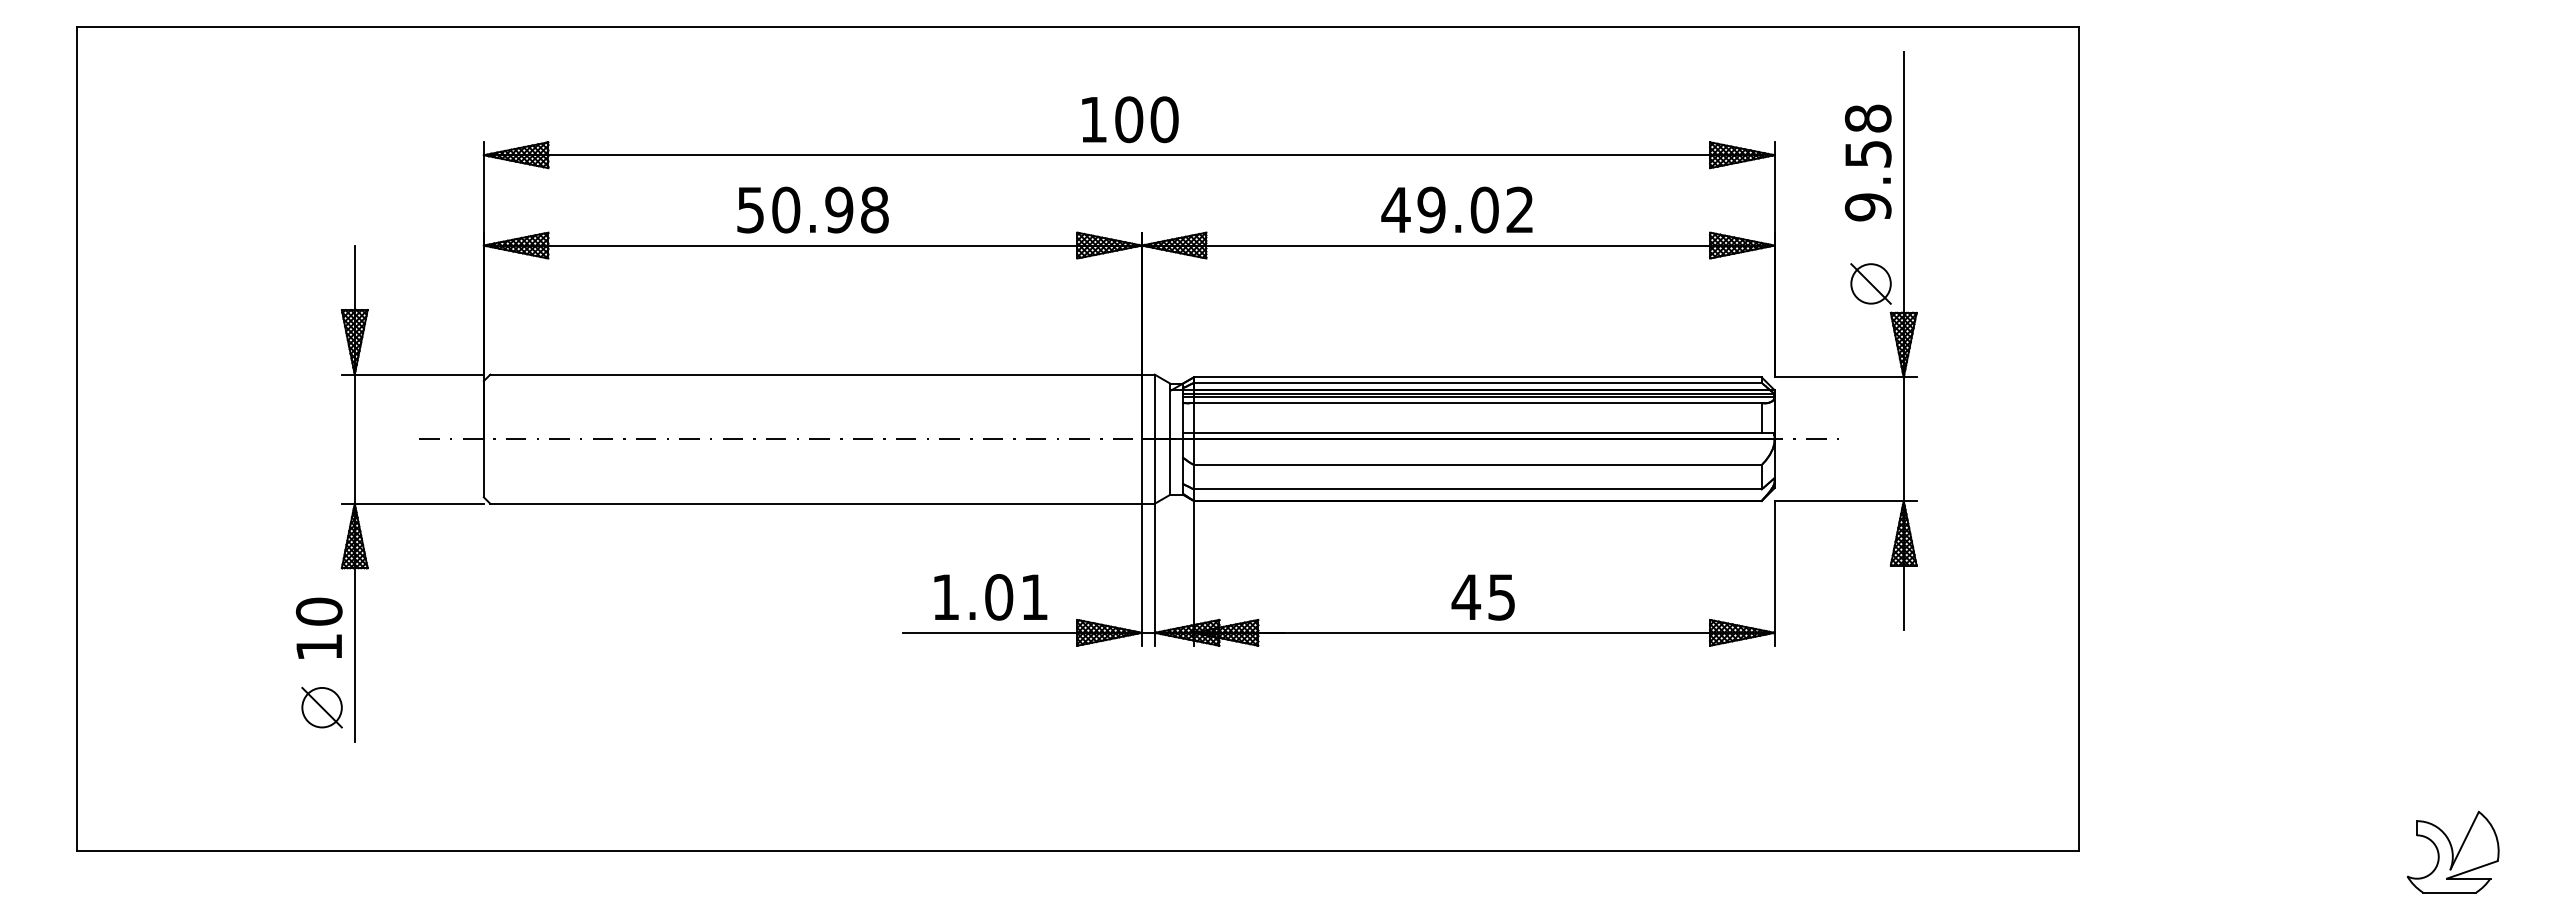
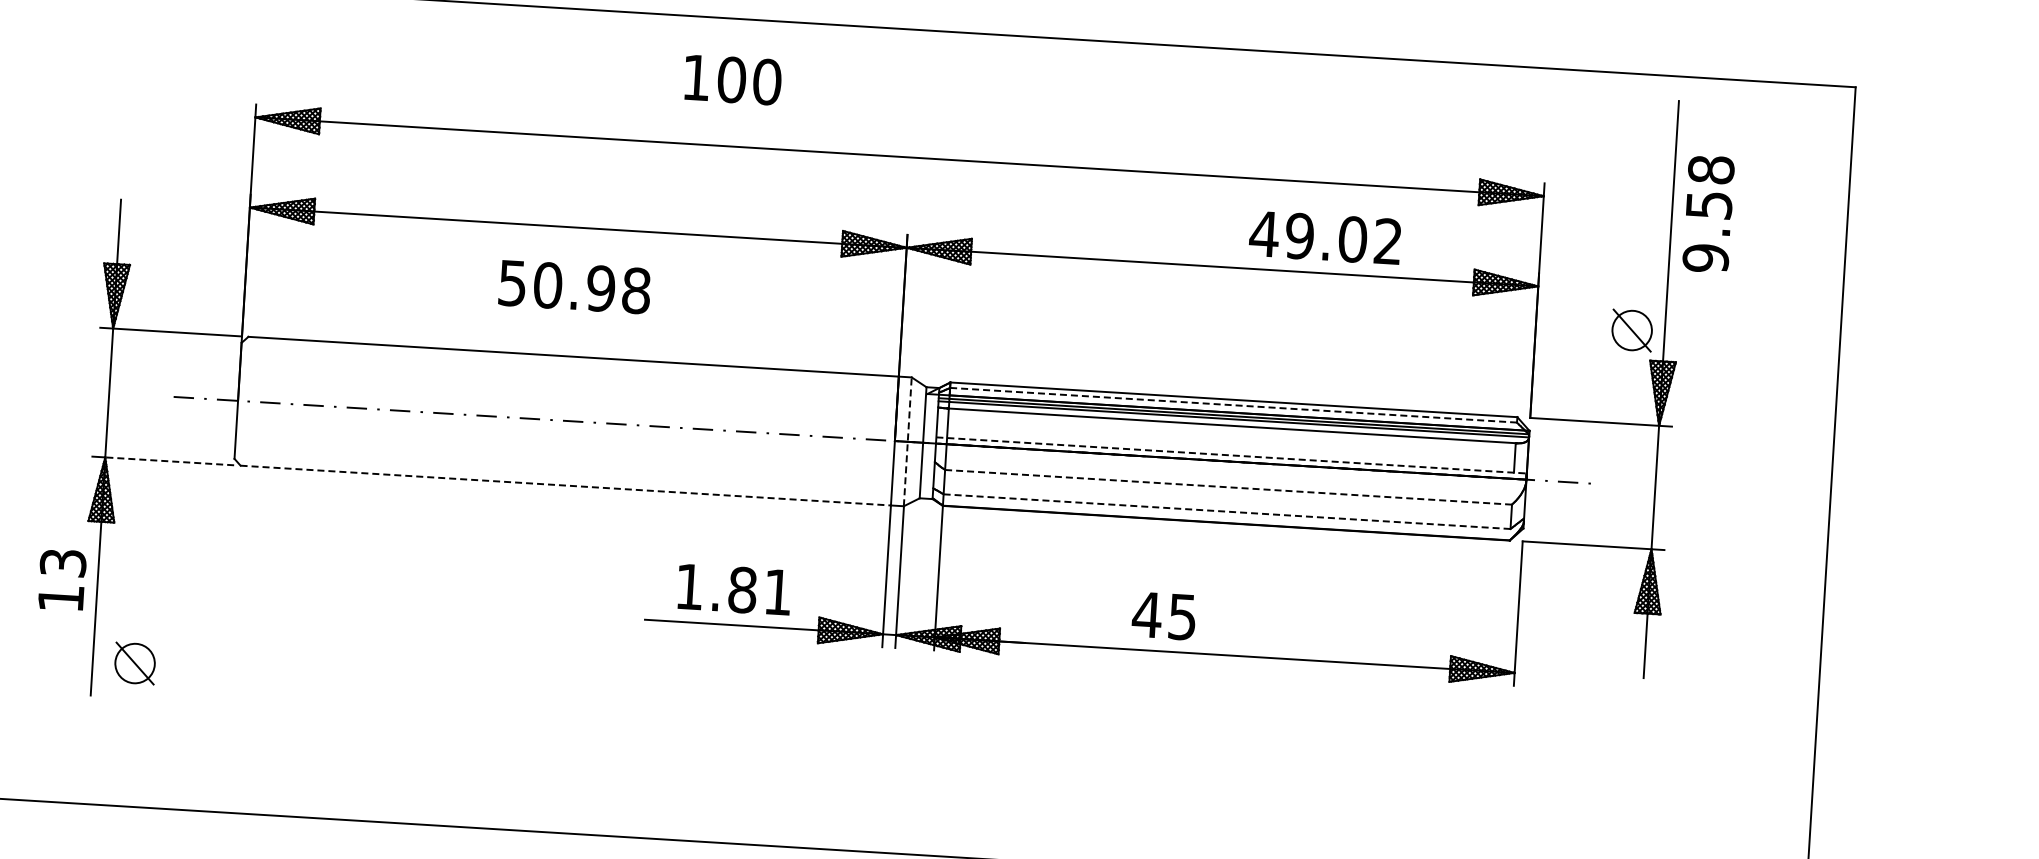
text: (1130, 119) -> (733, 79), moved
text: (1867, 162) -> (1707, 213), moved
text: (812, 209) -> (574, 286), moved
text: (1456, 209) -> (1324, 237), moved
line: (1477, 382) -> (1233, 404), solid -> dashed
line: (1478, 433) -> (1231, 455), solid -> dashed
line: (1154, 439) -> (907, 442), solid -> dashed
line: (1477, 465) -> (1228, 487), solid -> dashed
line: (1477, 489) -> (1226, 511), solid -> dashed
line: (419, 503) -> (169, 461), solid -> dashed
line: (816, 503) -> (566, 485), solid -> dashed
text: (999, 597) -> (743, 590), 1.01 -> 1.81
text: (1482, 597) -> (1163, 616), moved
text: (319, 611) -> (63, 562), 10 -> 13
part: (321, 707) -> (134, 663), moved

